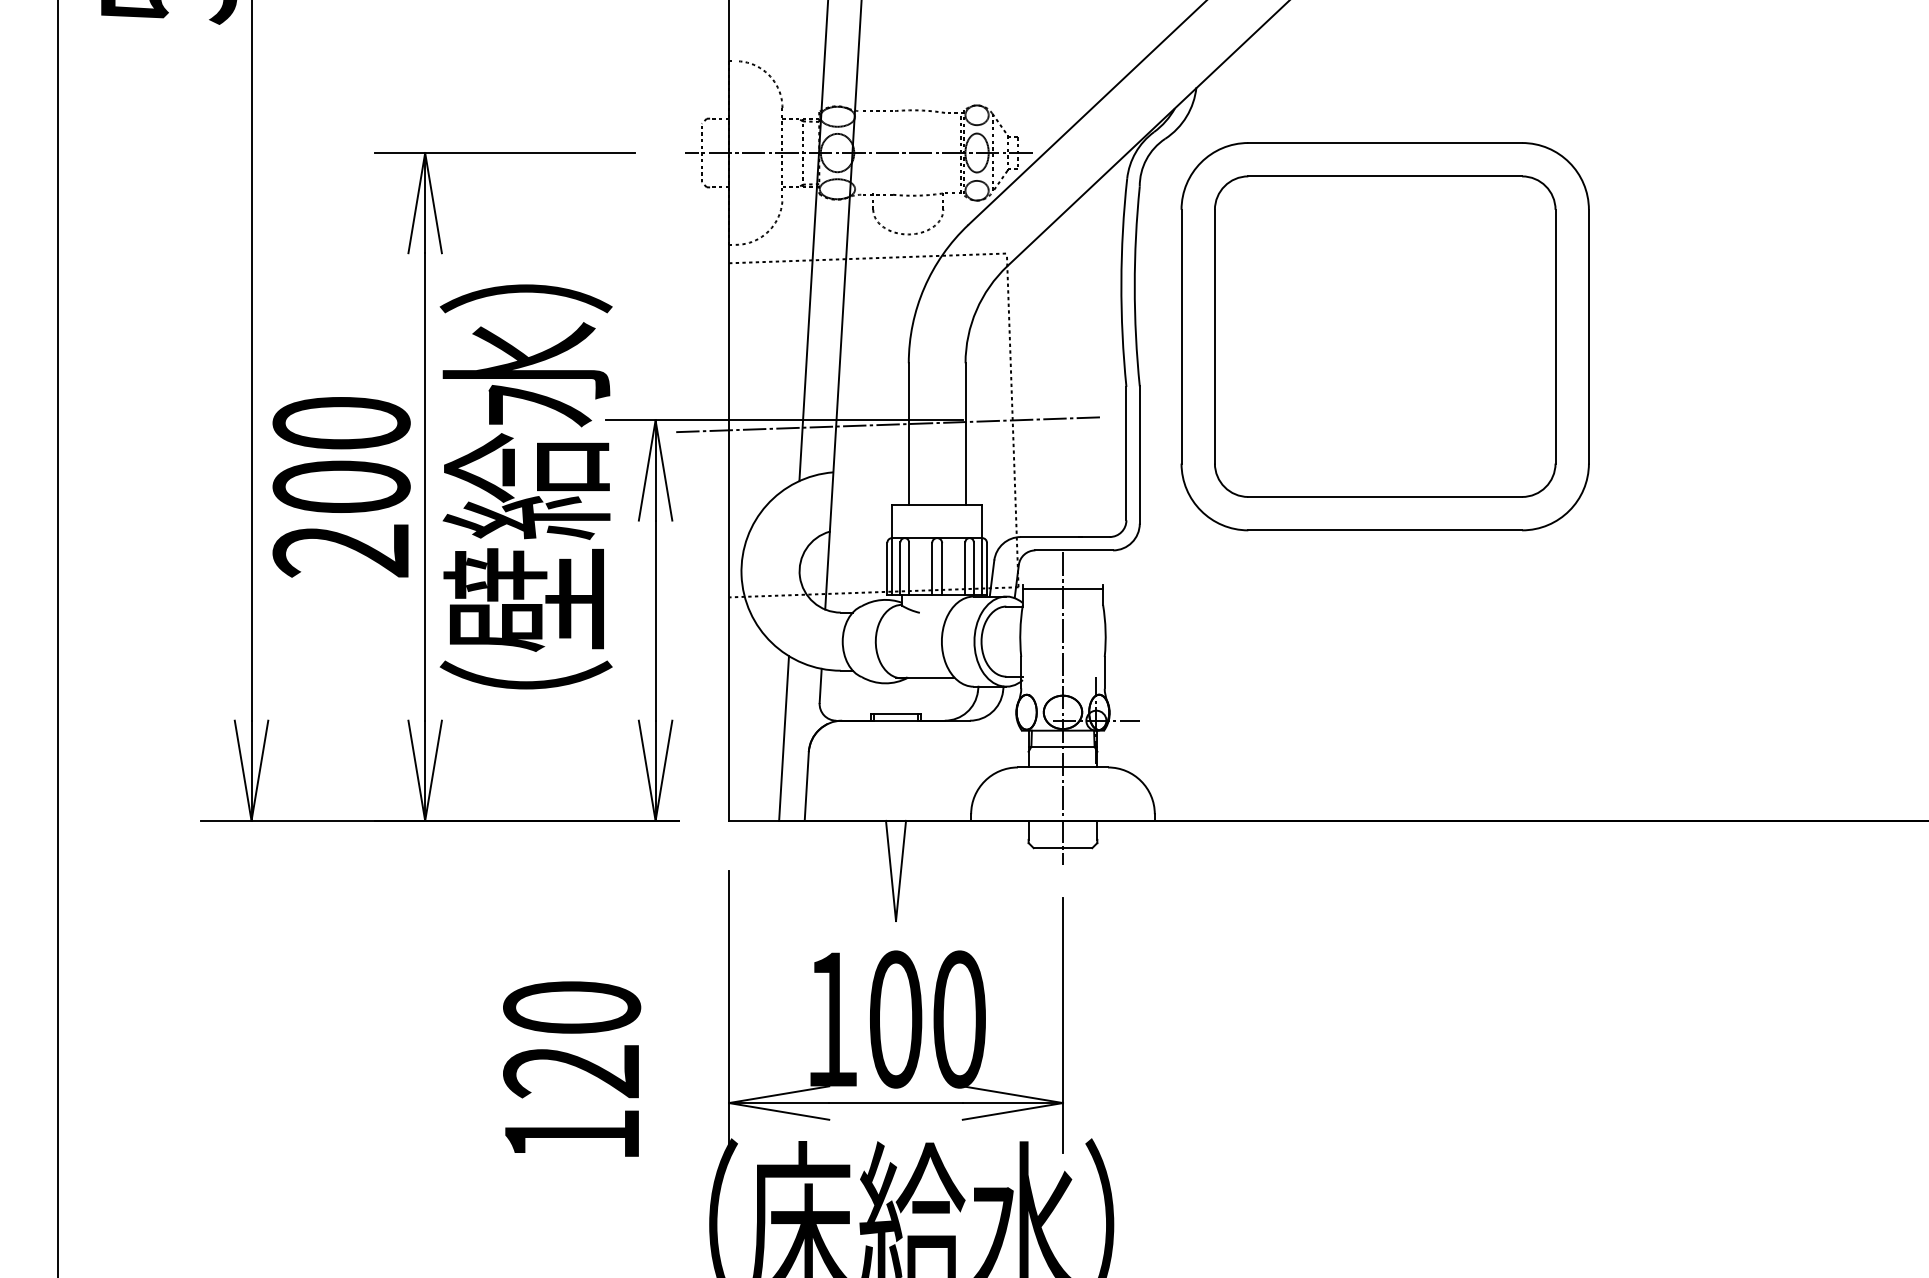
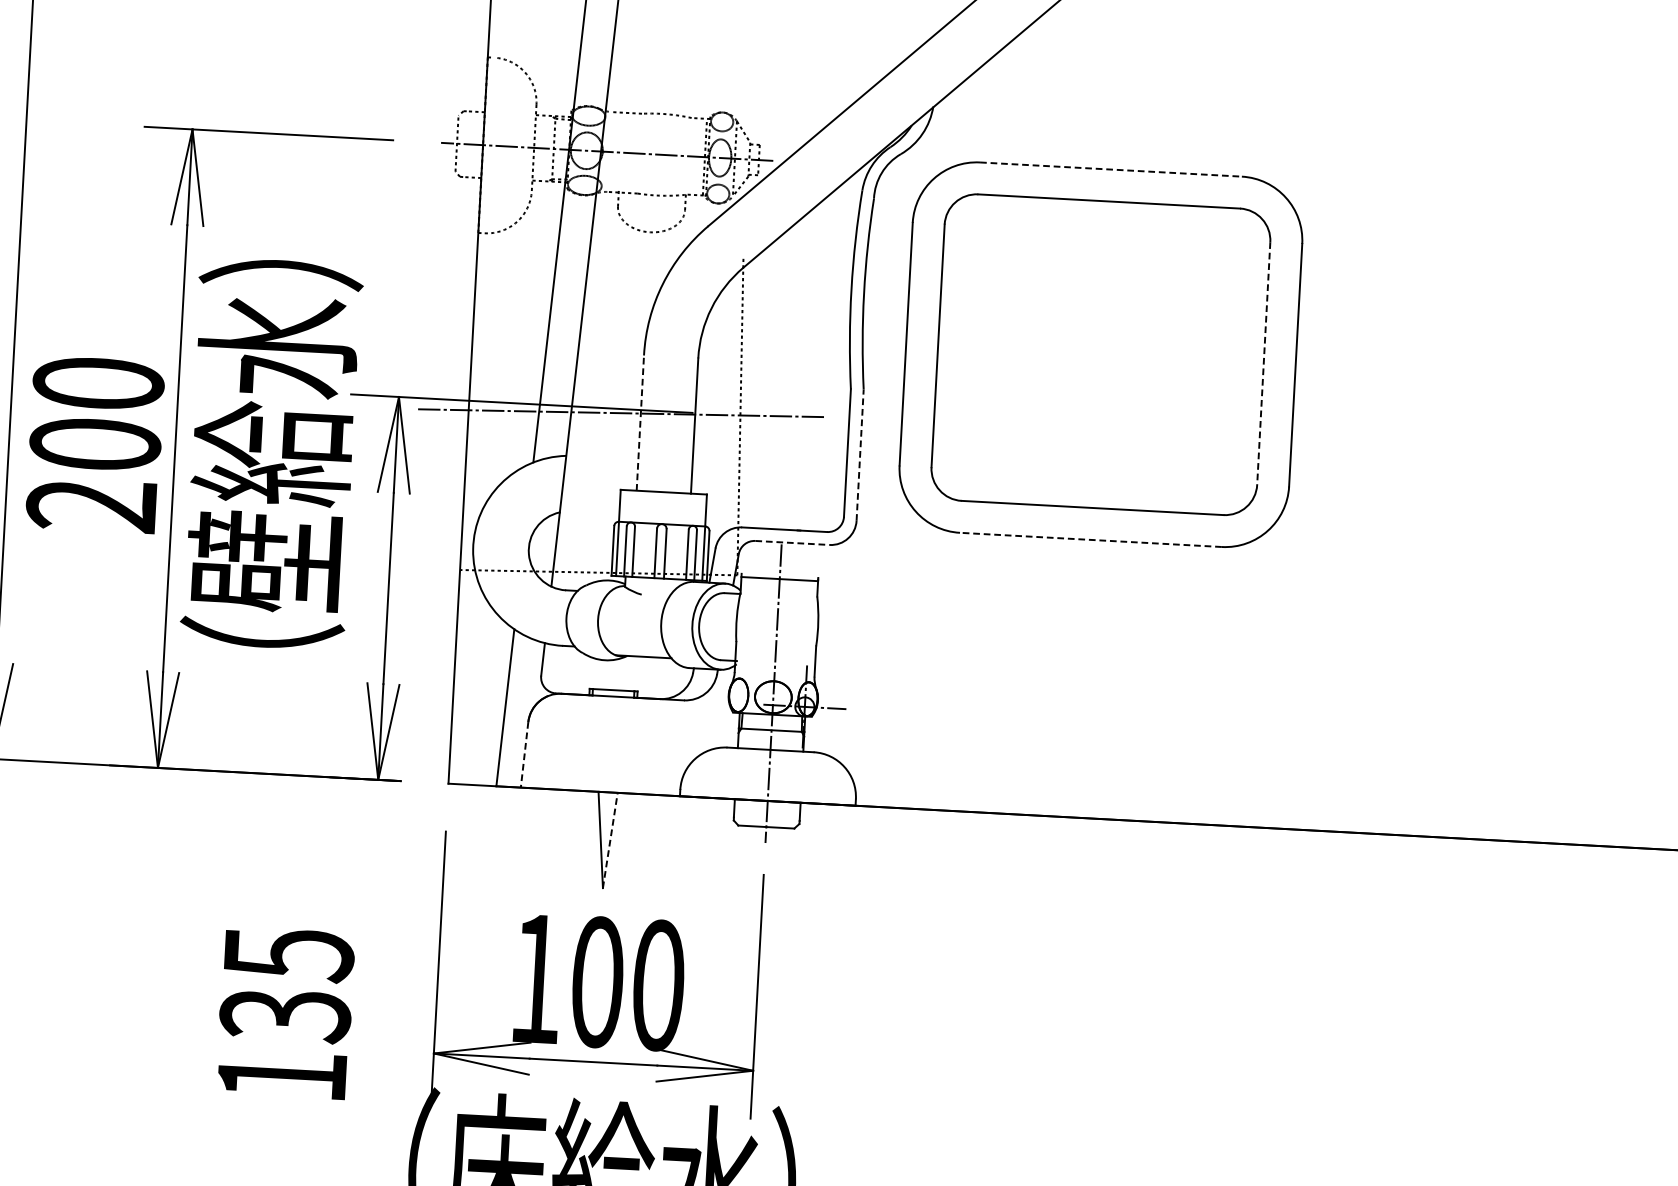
line: (1385, 143) -> (1111, 170), solid -> dashed
line: (867, 258) -> (609, 253), removed
line: (1555, 336) -> (1263, 363), solid -> dashed
line: (908, 434) -> (640, 423), solid -> dashed
line: (1139, 455) -> (859, 455), solid -> dashed
line: (1385, 530) -> (1091, 540), solid -> dashed
line: (1074, 550) -> (792, 543), solid -> dashed
line: (806, 786) -> (524, 754), solid -> dashed
line: (901, 870) -> (610, 840), solid -> dashed
text: (572, 1040) -> (287, 985), 120 -> 135

